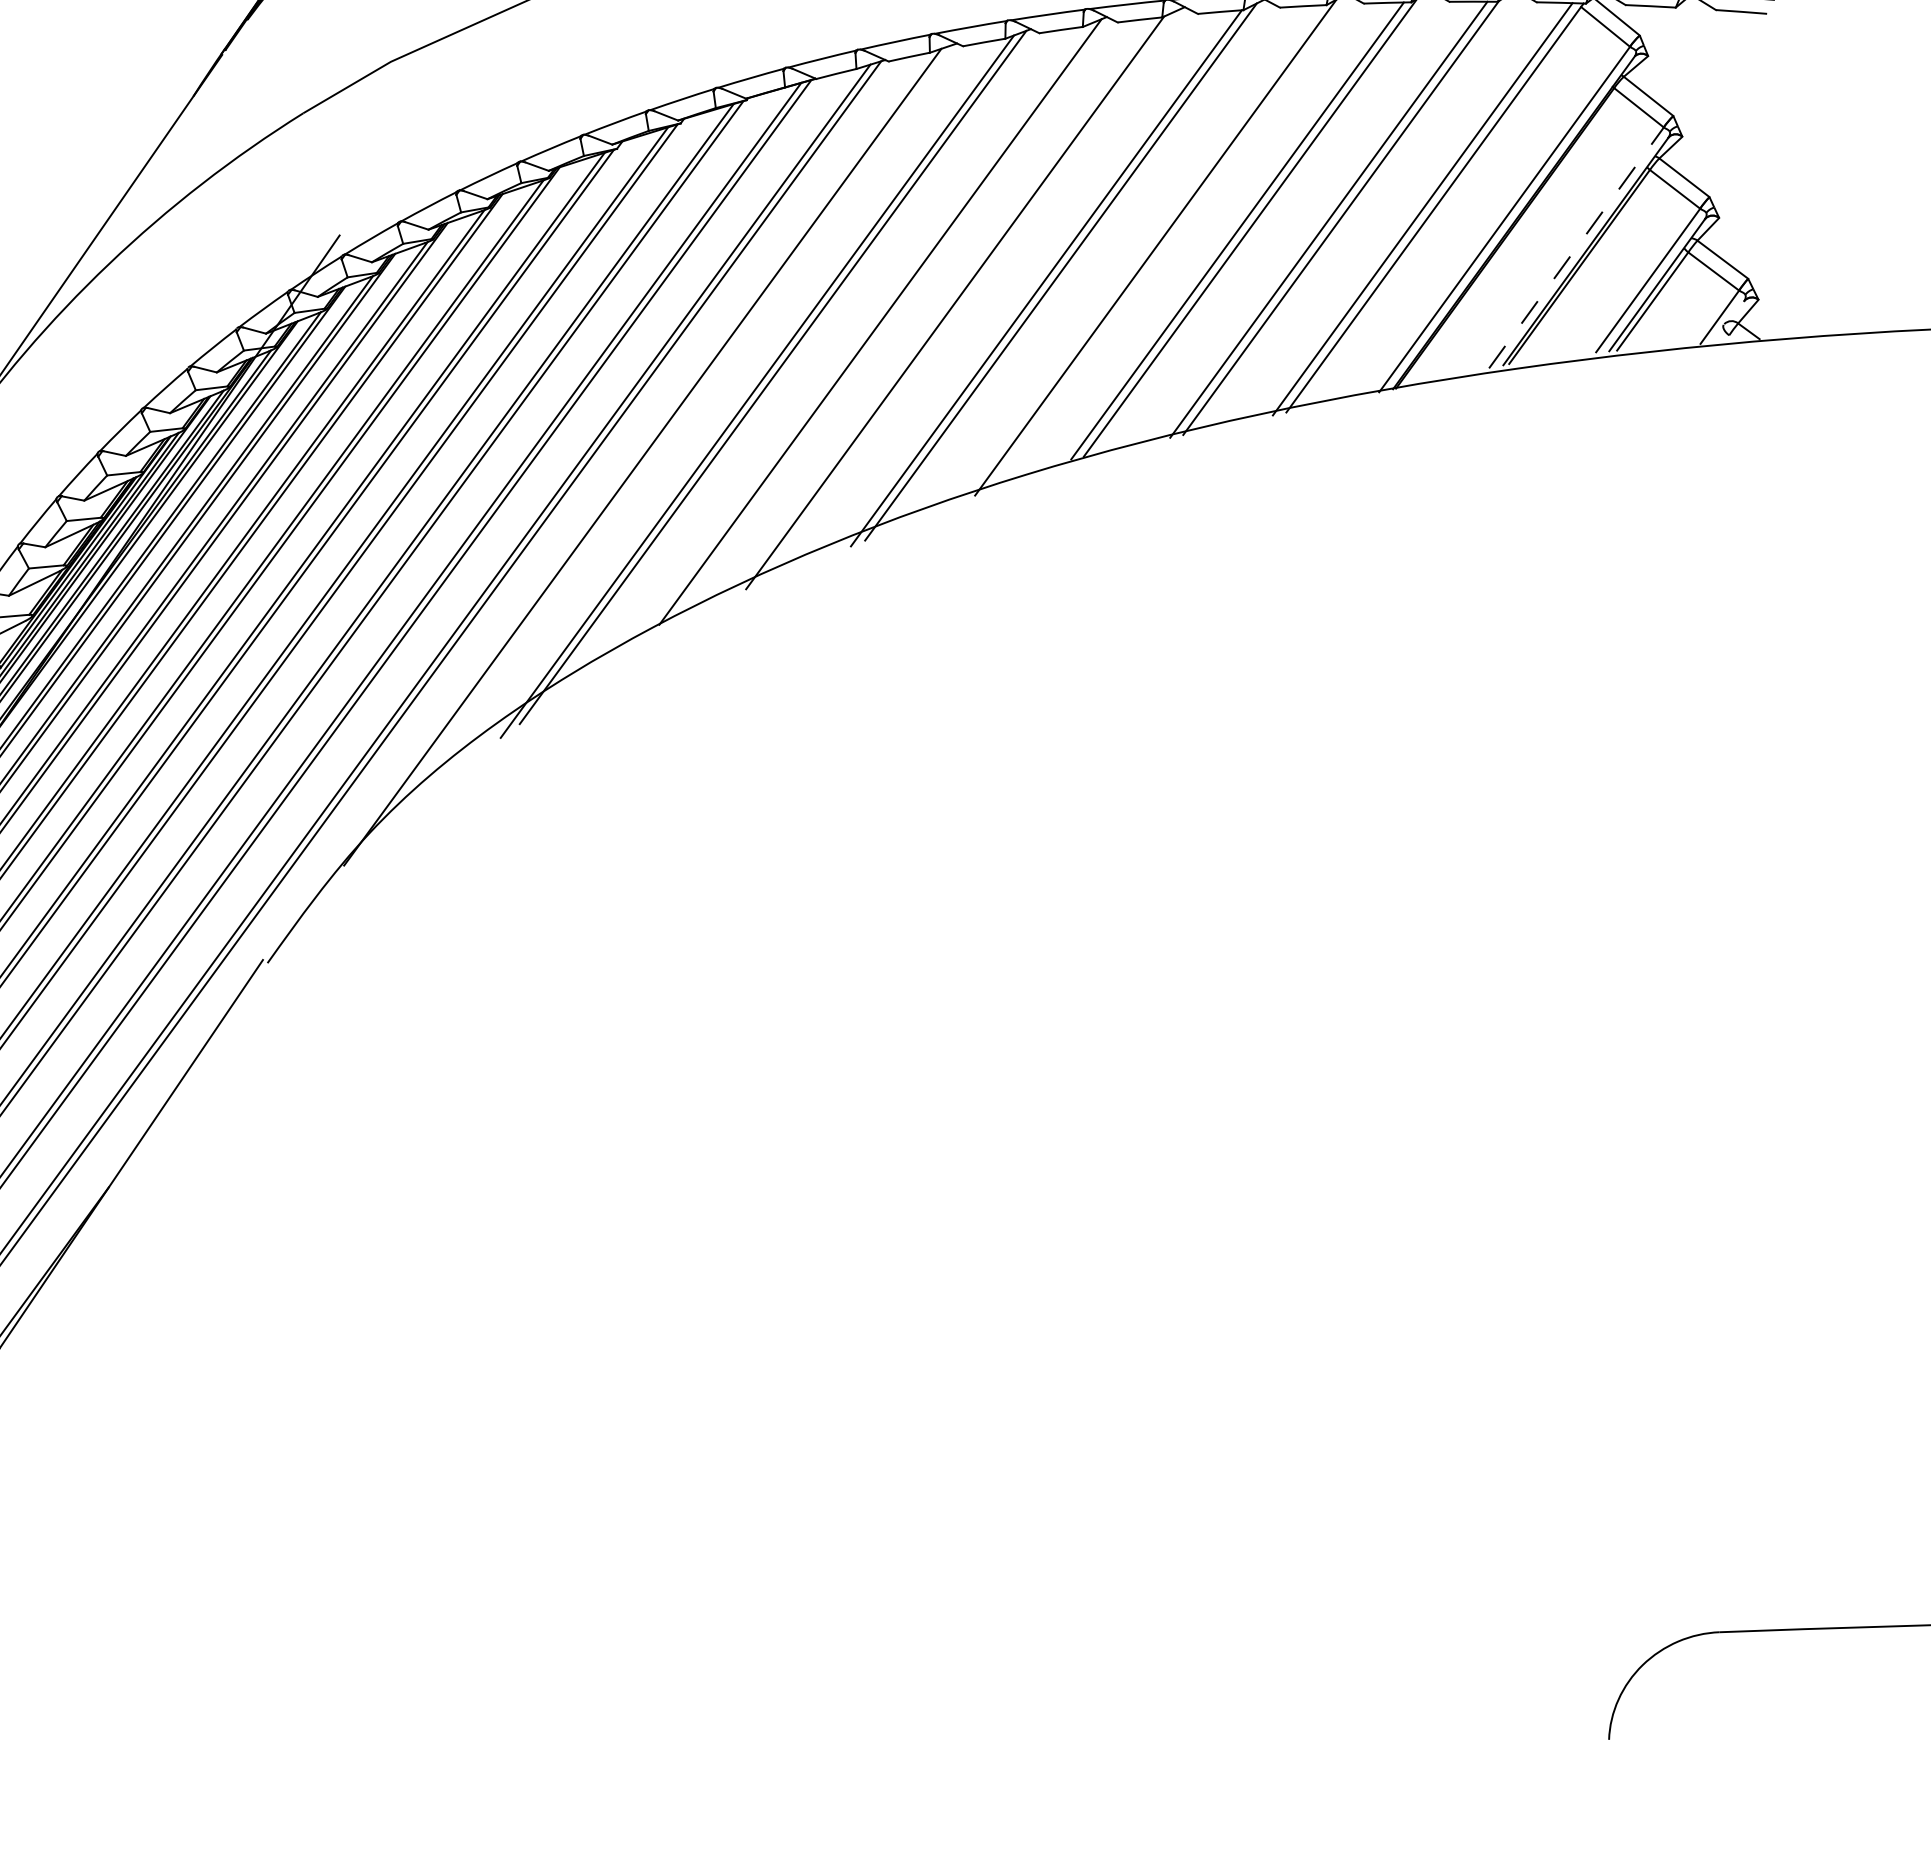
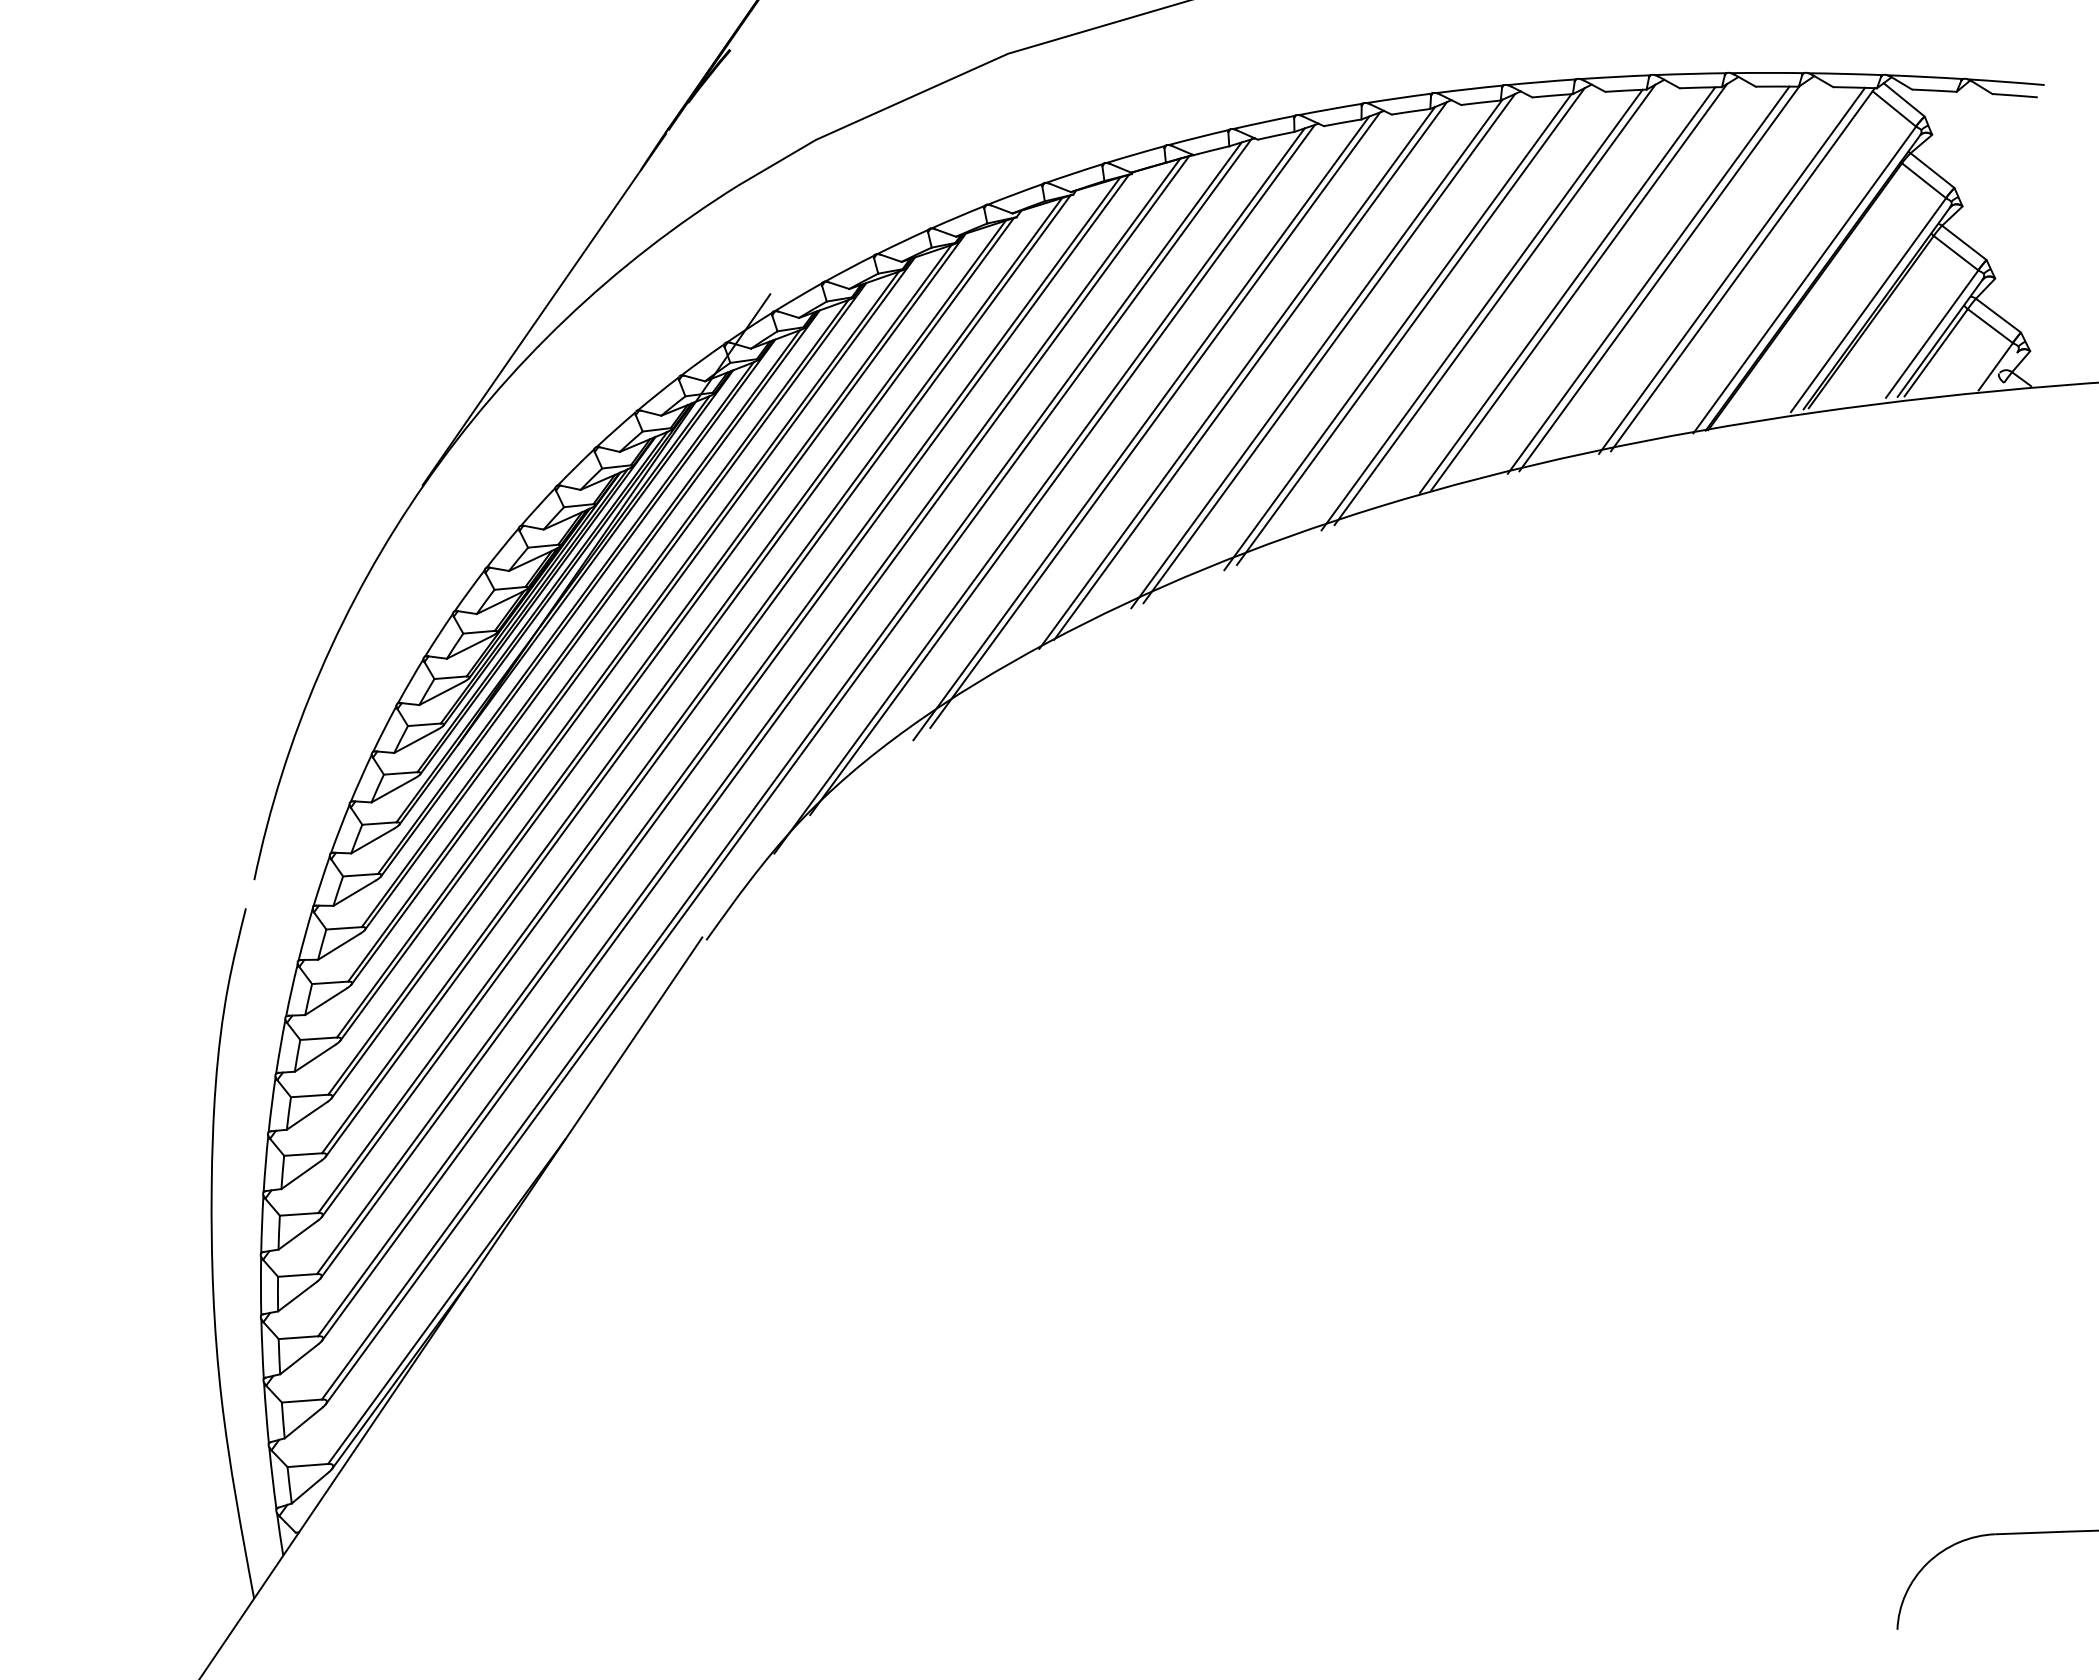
line: (1576, 247) -> (1868, 304), dashed -> solid
line: (1140, 252) -> (1481, 309), added
line: (969, 296) -> (1329, 348), added
line: (865, 329) -> (1237, 377), added
line: (668, 432) -> (1062, 469), added

